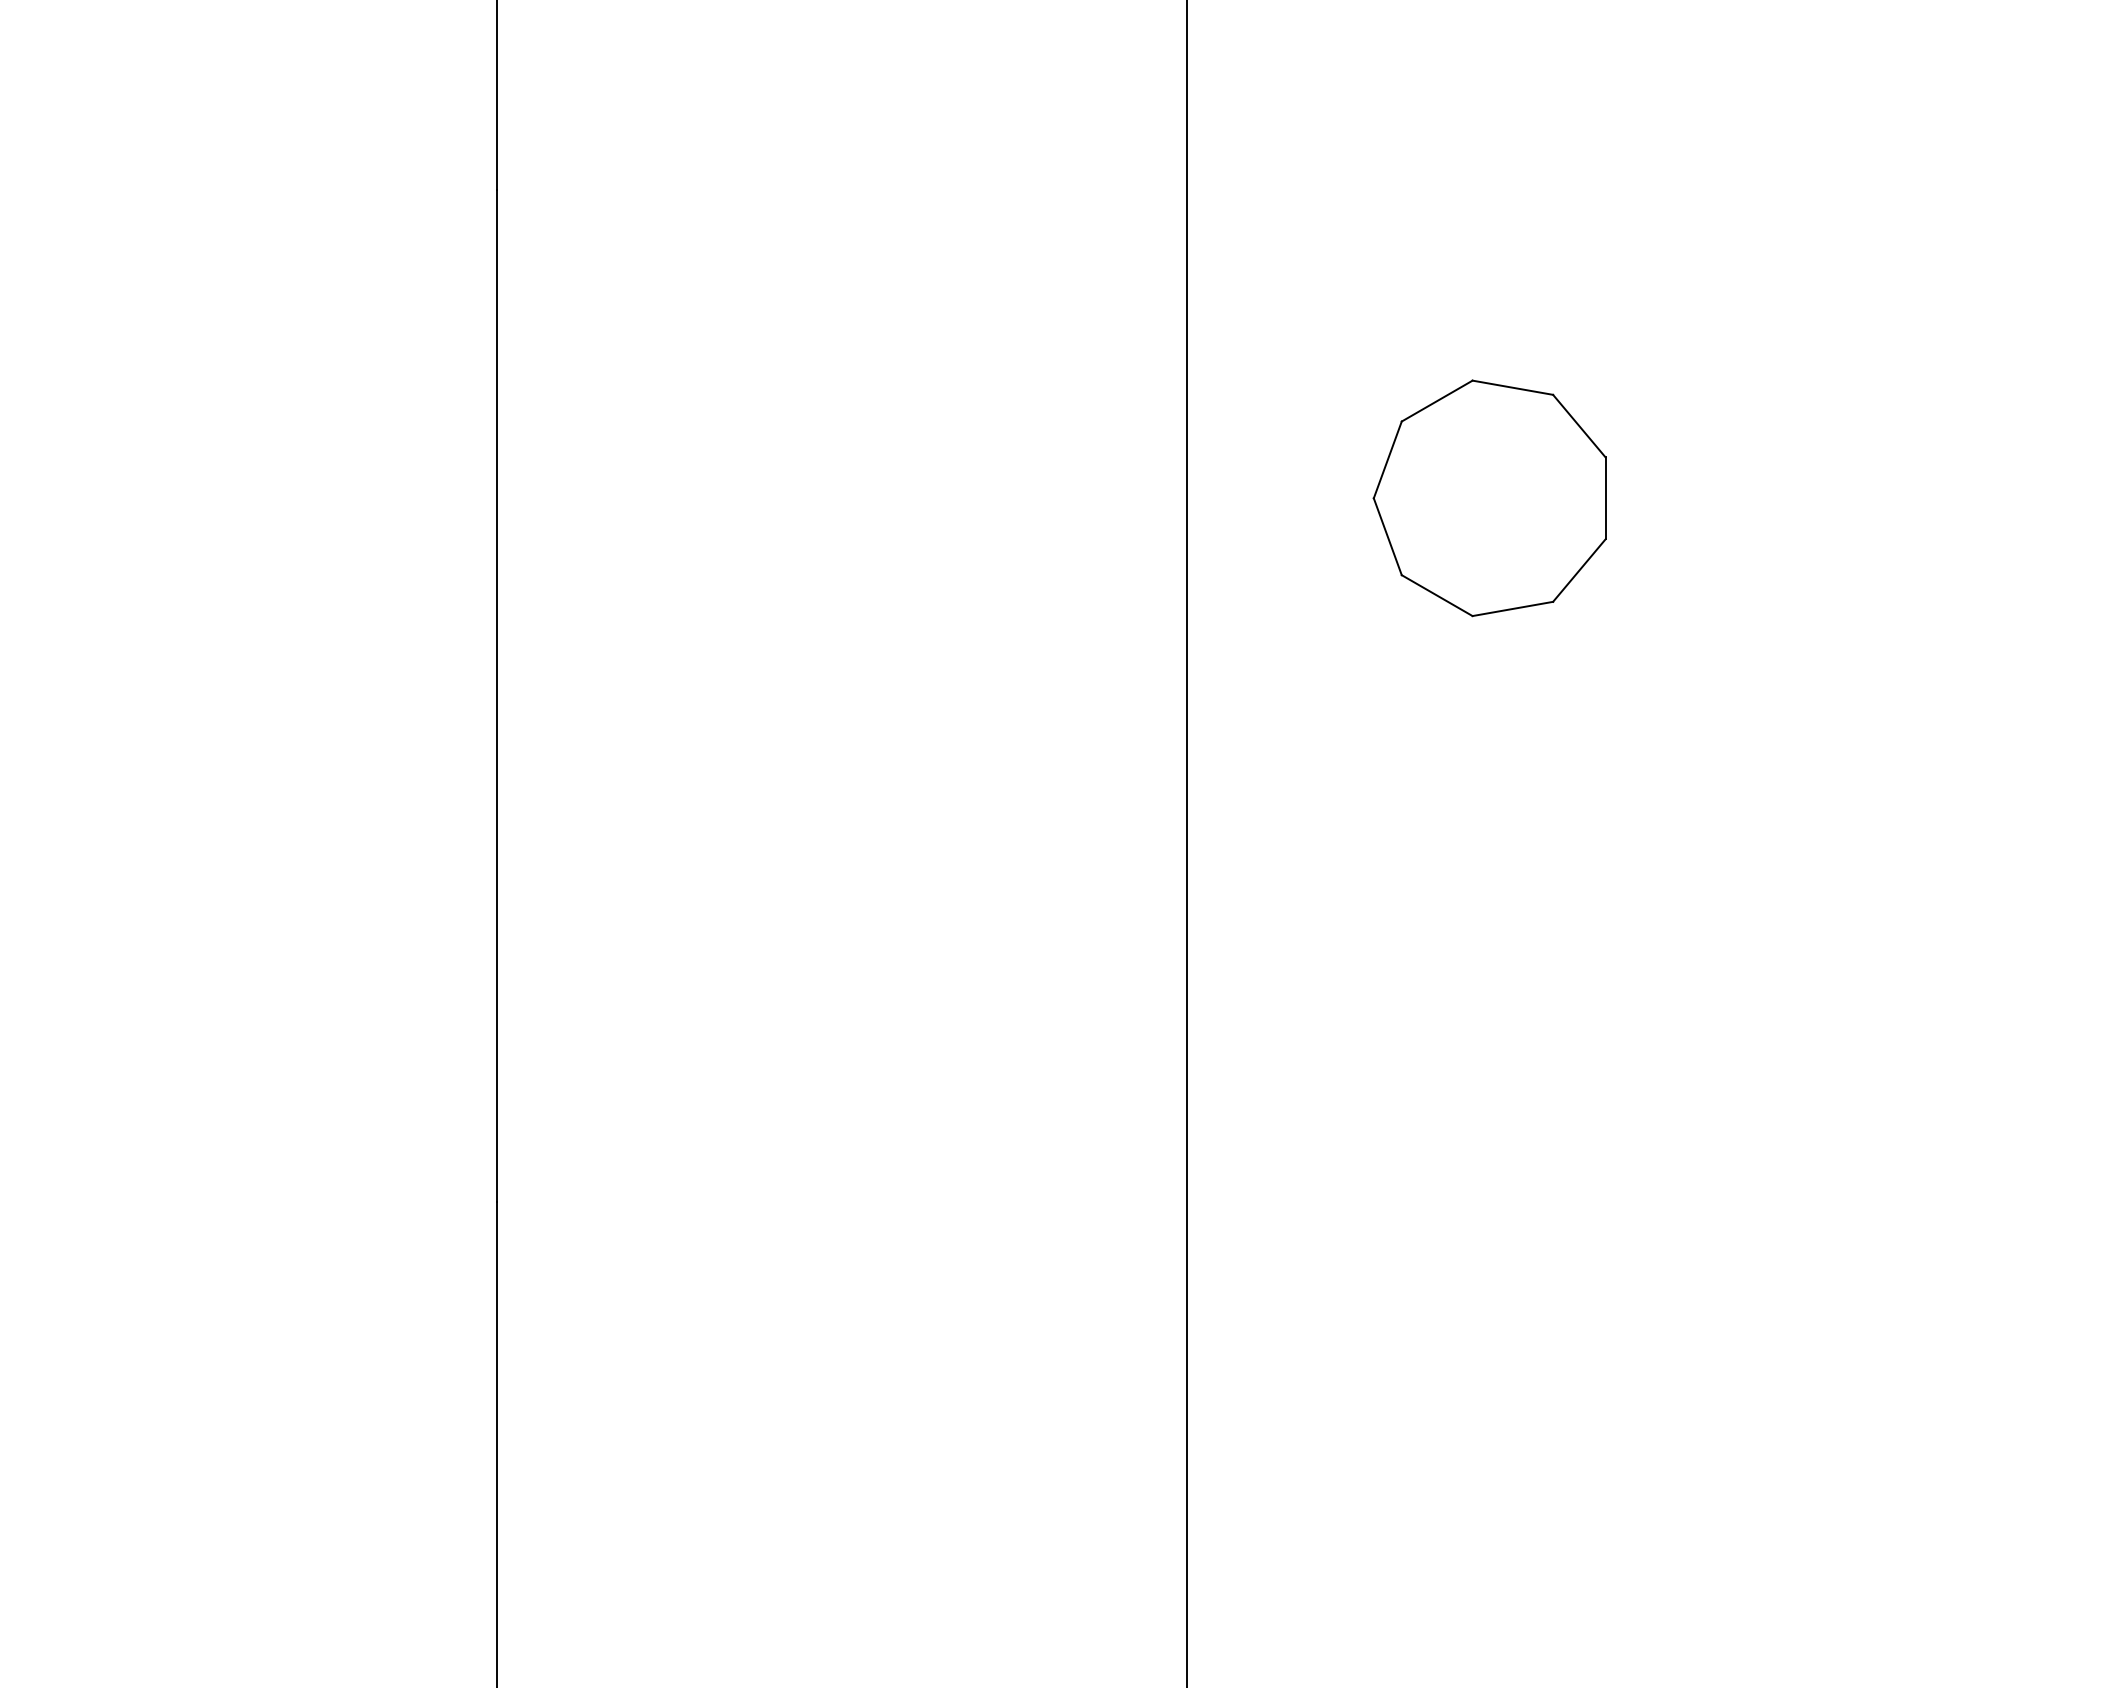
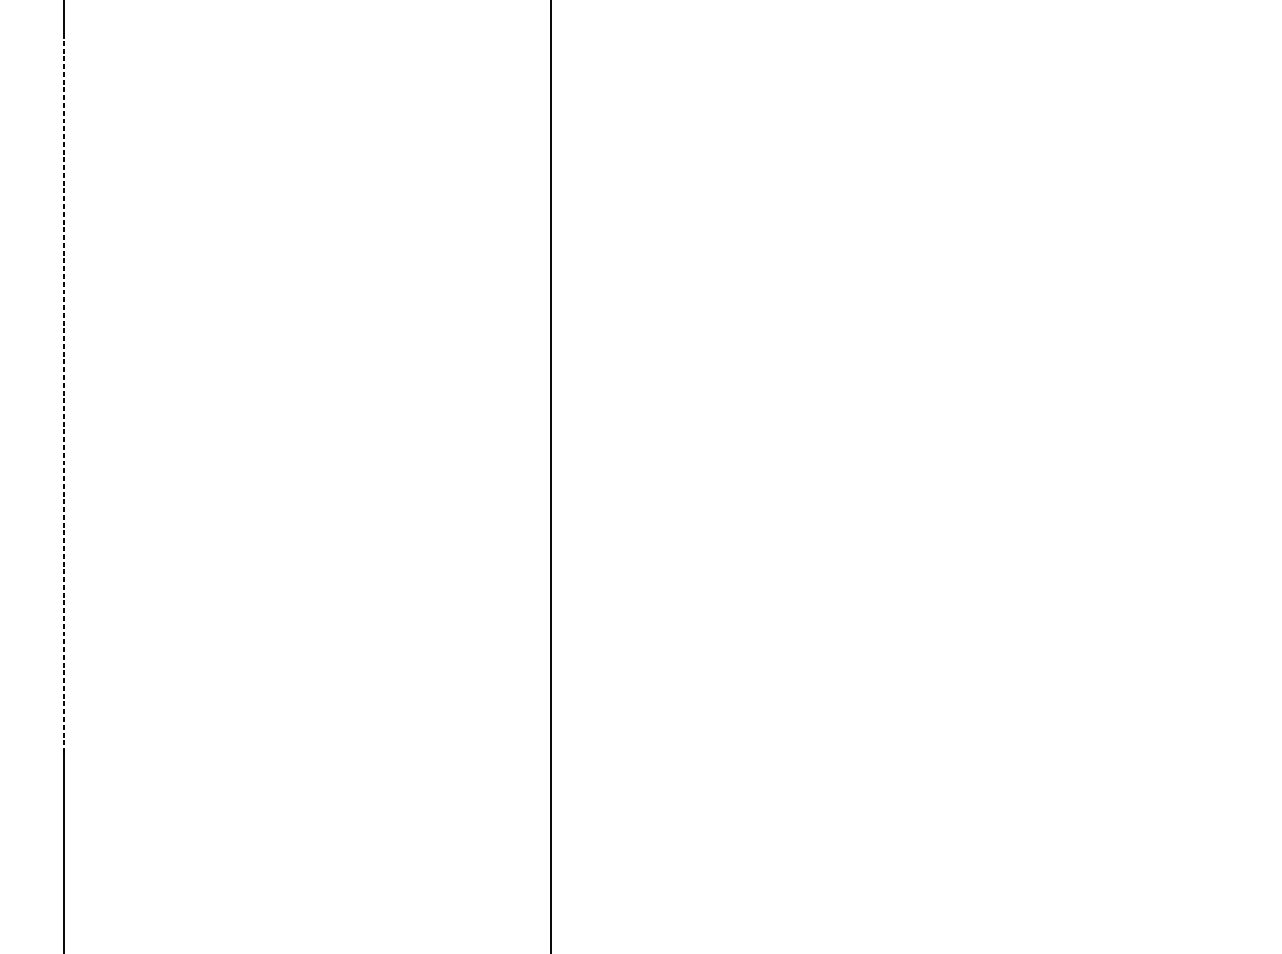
part: (1489, 498) -> (764, 256), removed
line: (497, 695) -> (63, 395), solid -> dashed

